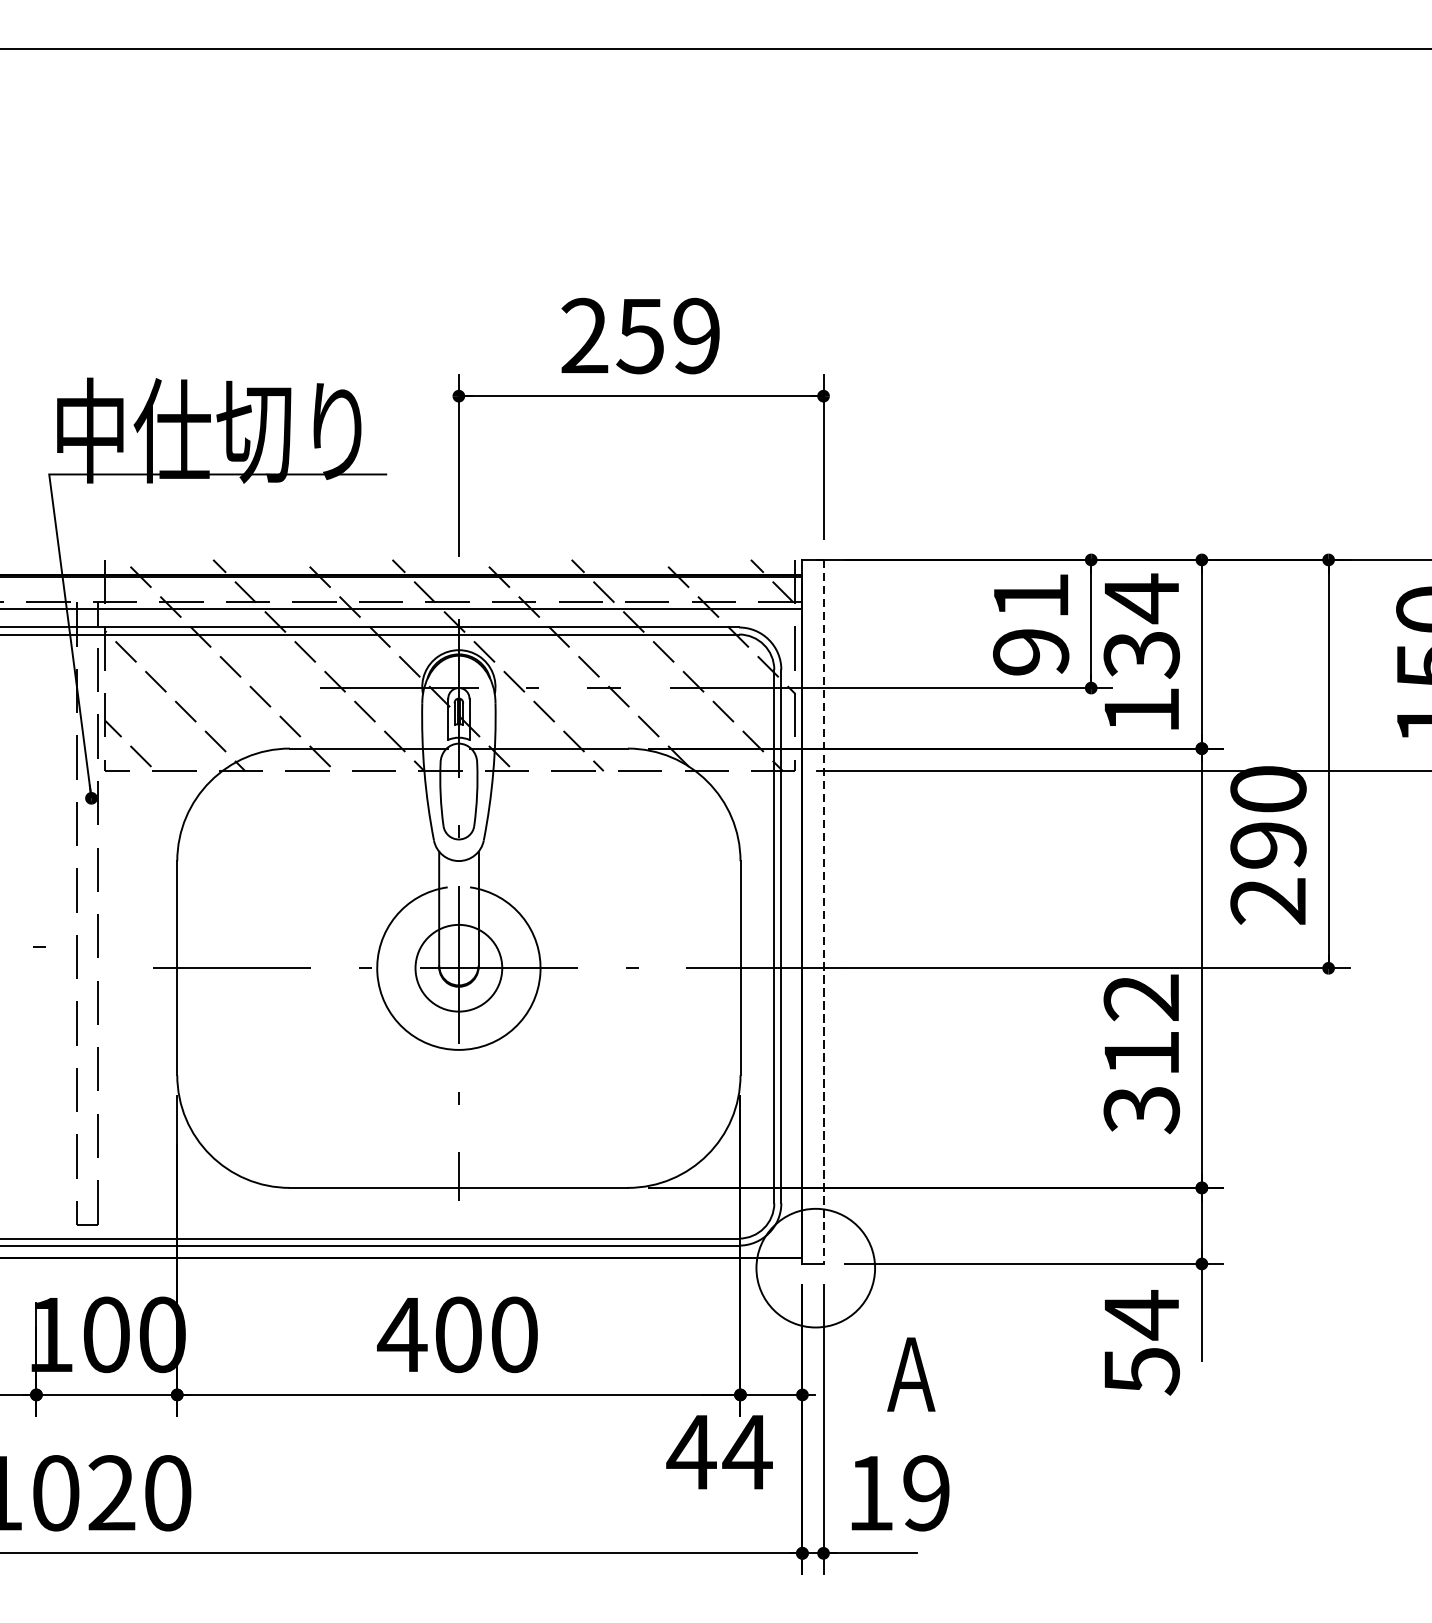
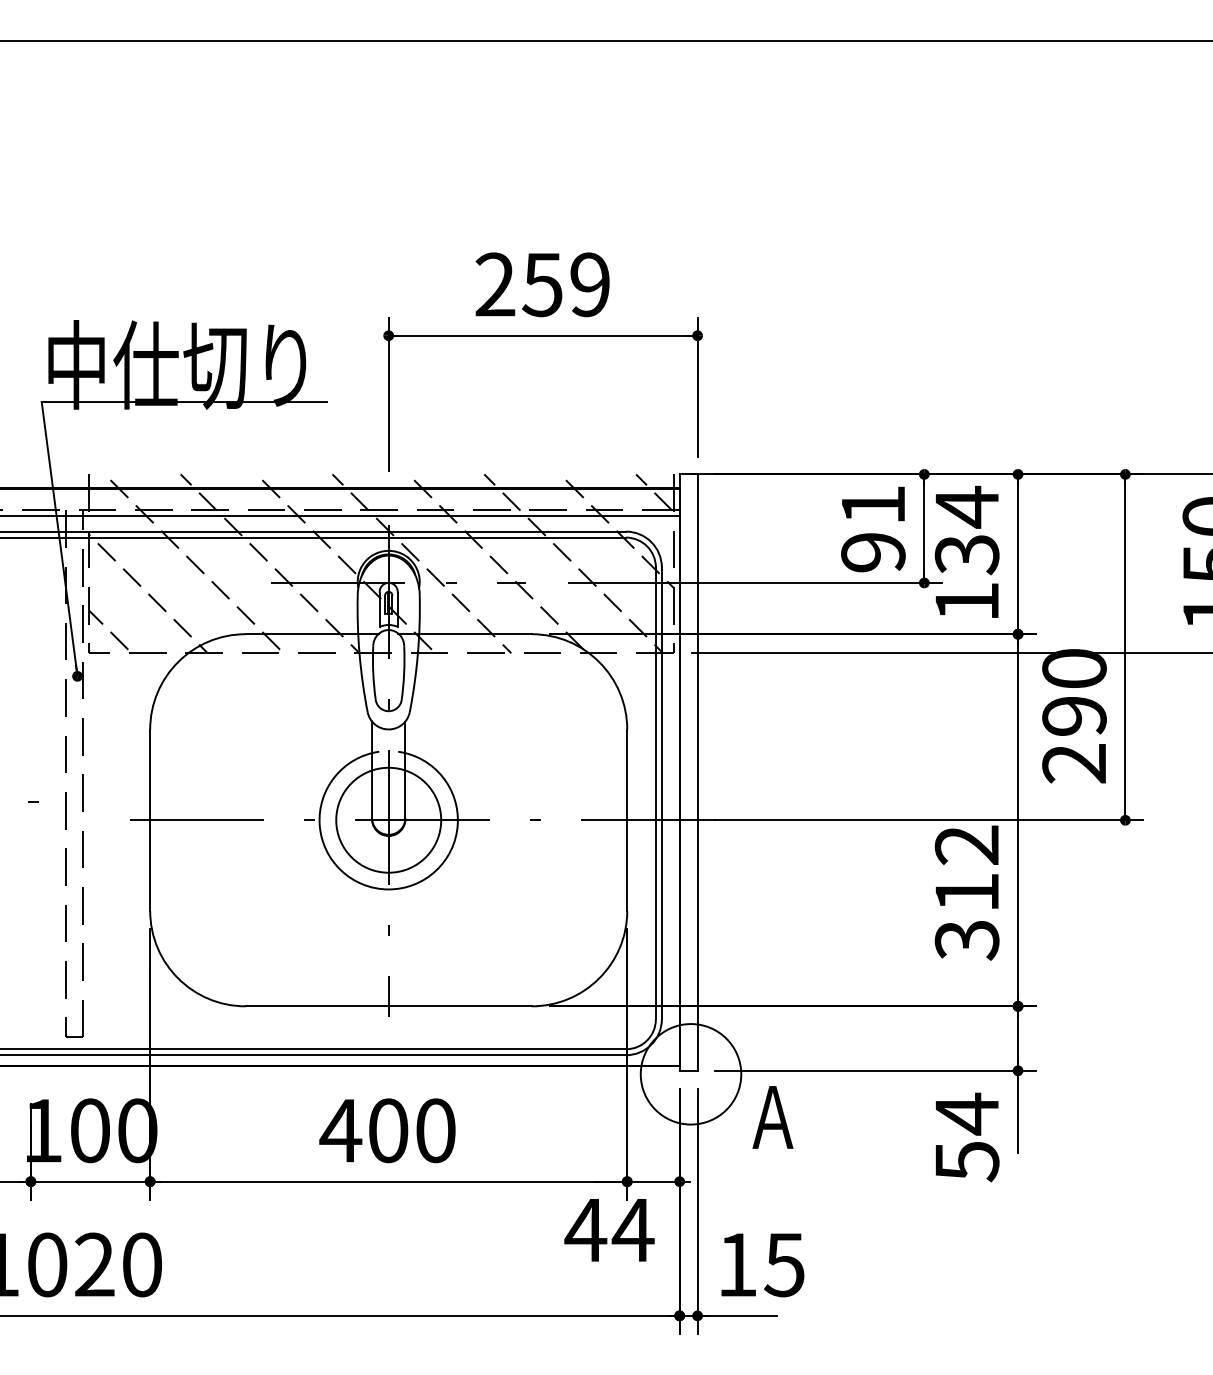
line: (823, 913) -> (697, 773), dashed -> solid
circle: (458, 967) -> (388, 819), size x1.43
text: (910, 1374) -> (772, 1117), moved
text: (926, 1492) -> (784, 1264), 19 -> 15

